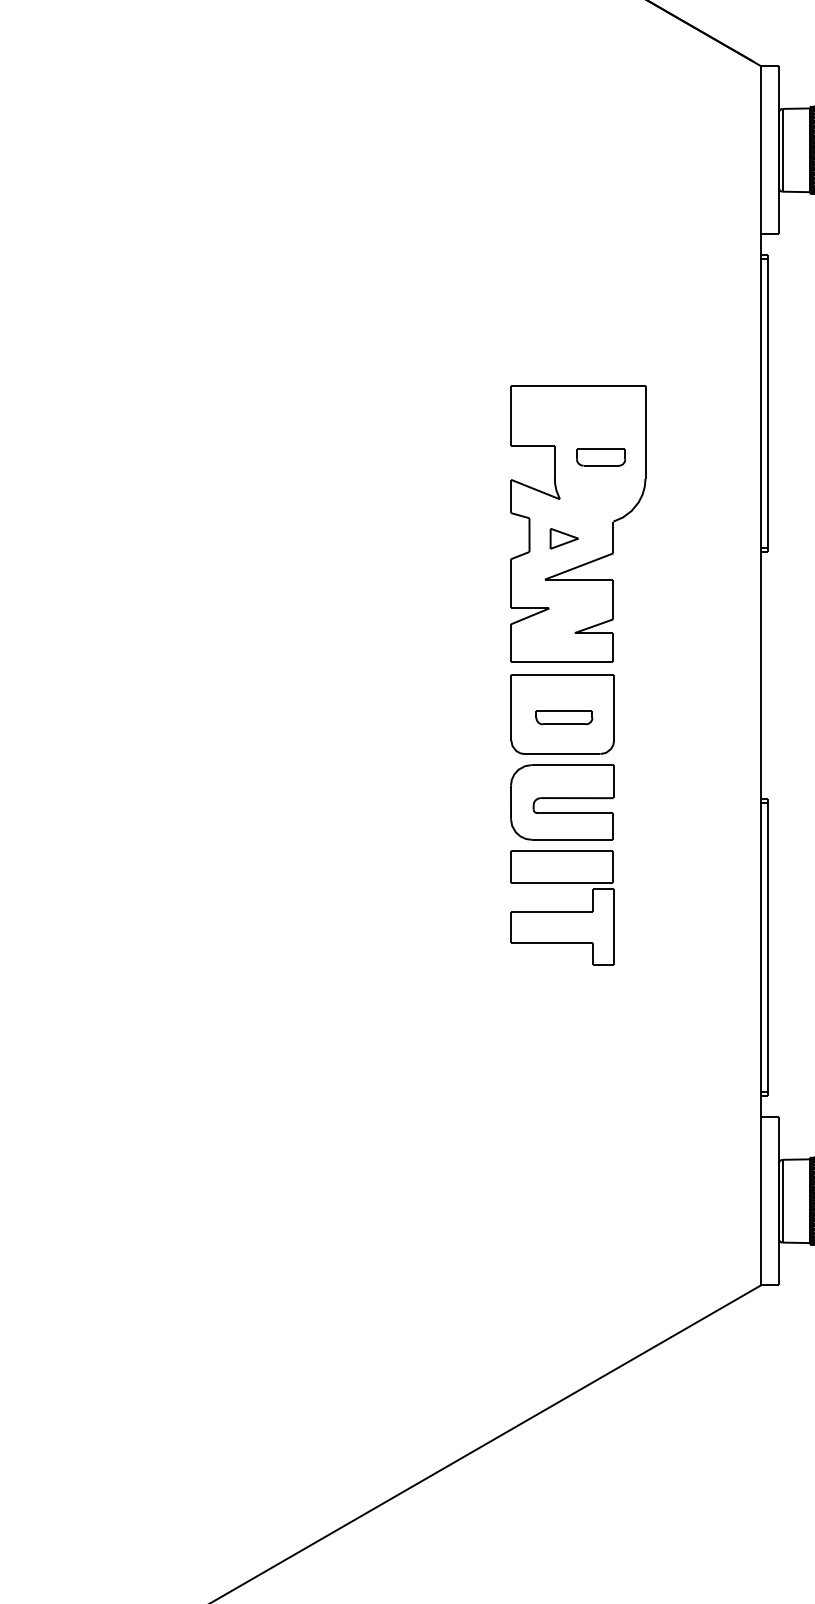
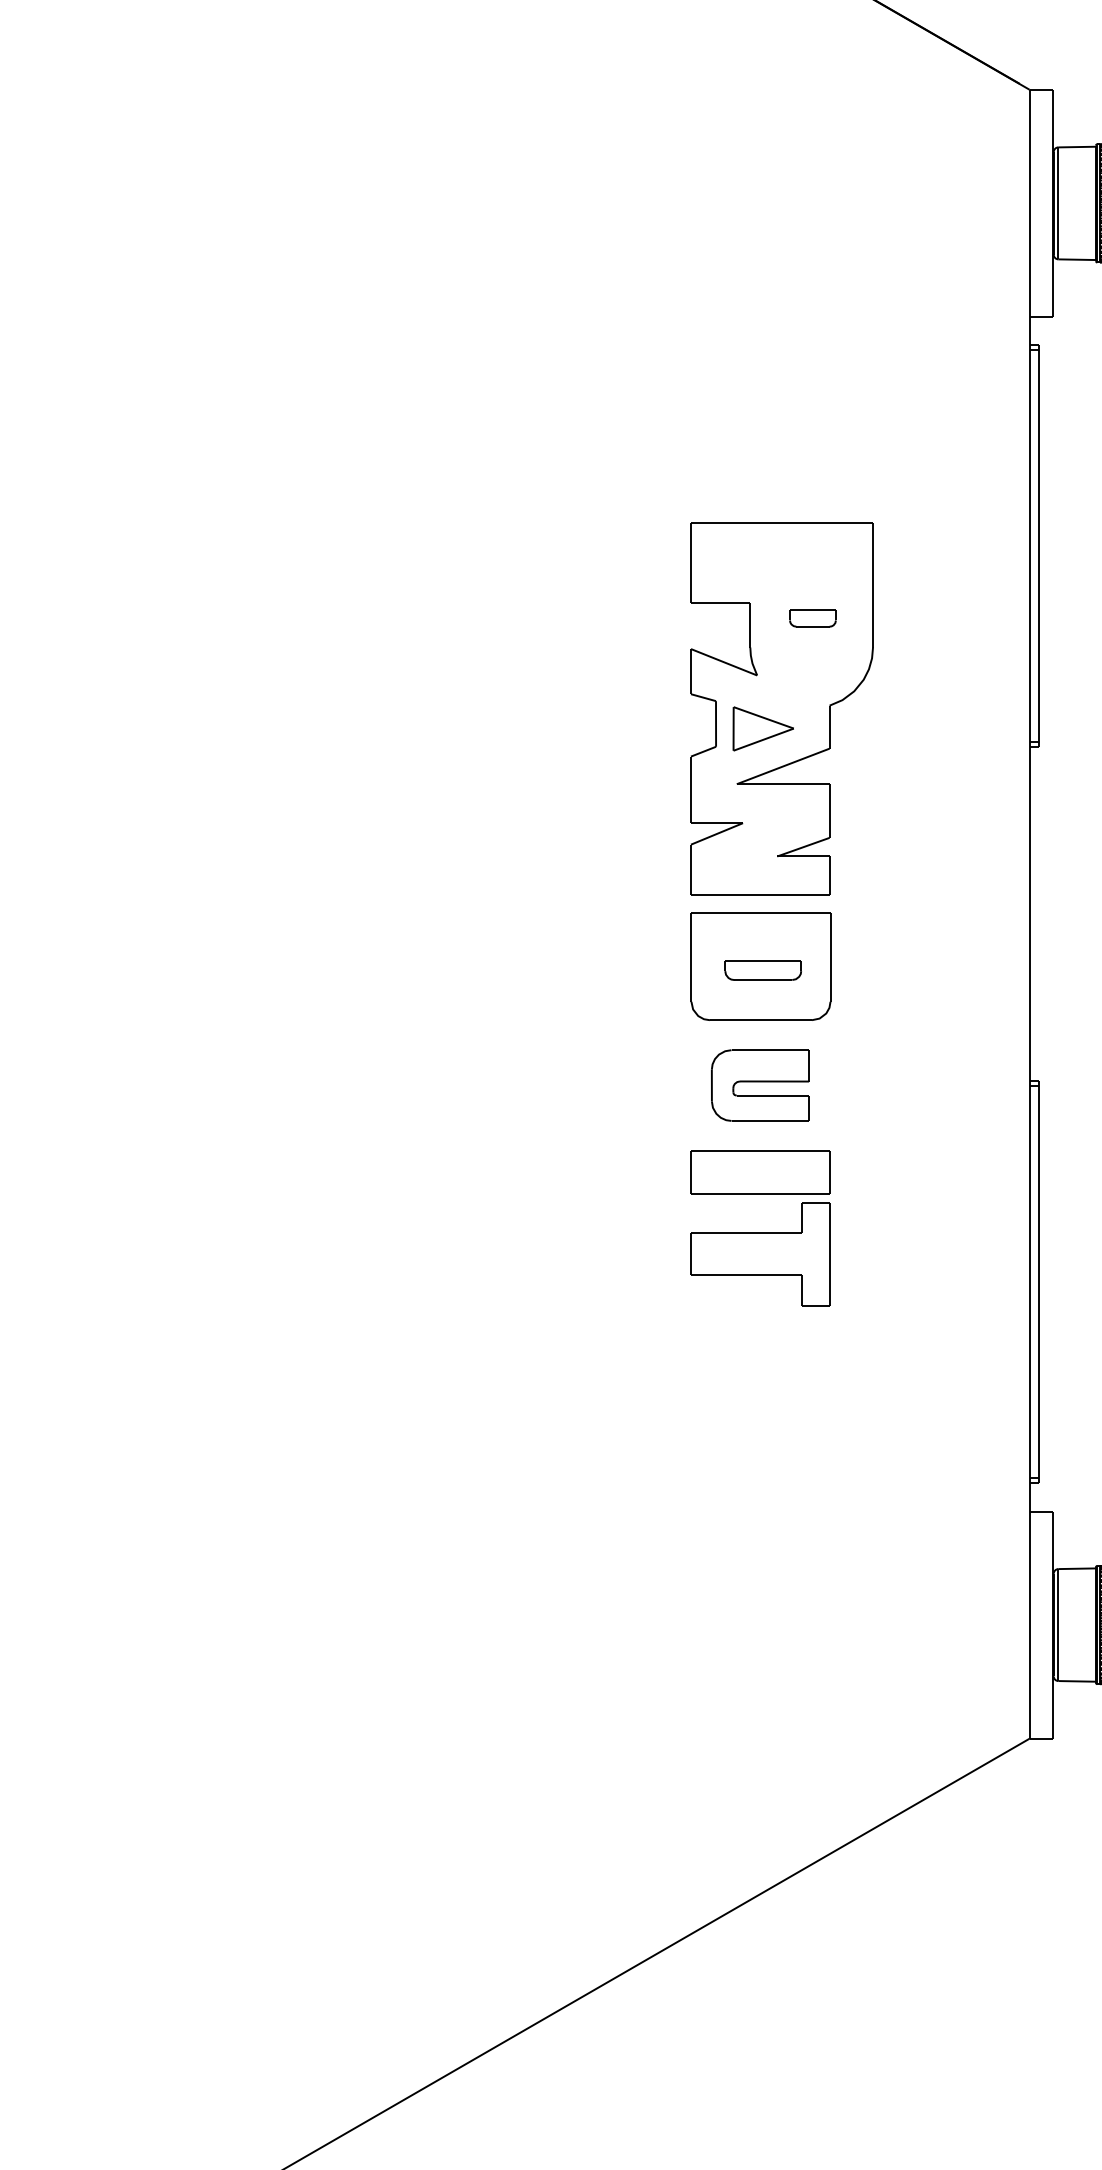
part: (600, 457) -> (812, 618), size x0.7
part: (563, 538) -> (762, 728), size x1.6
part: (562, 802) -> (760, 1085), size x0.7

